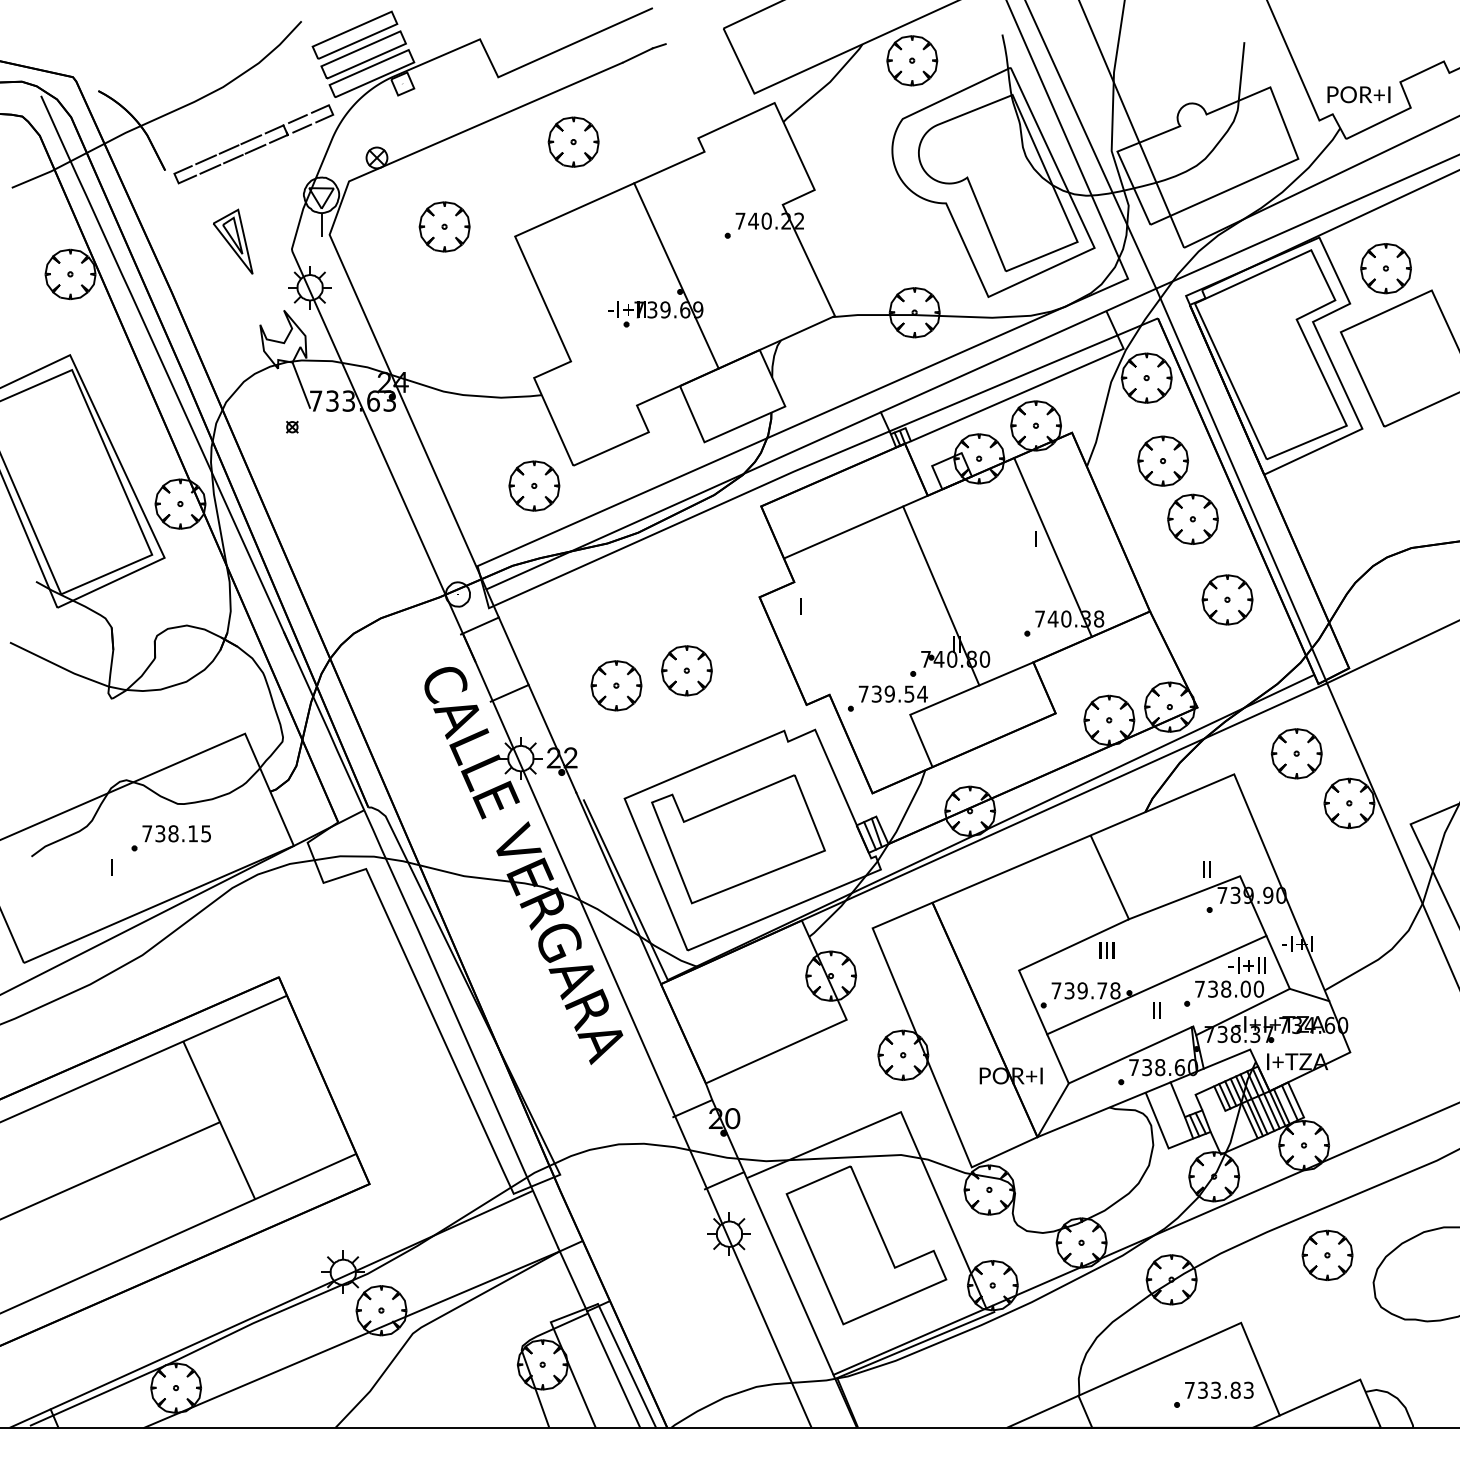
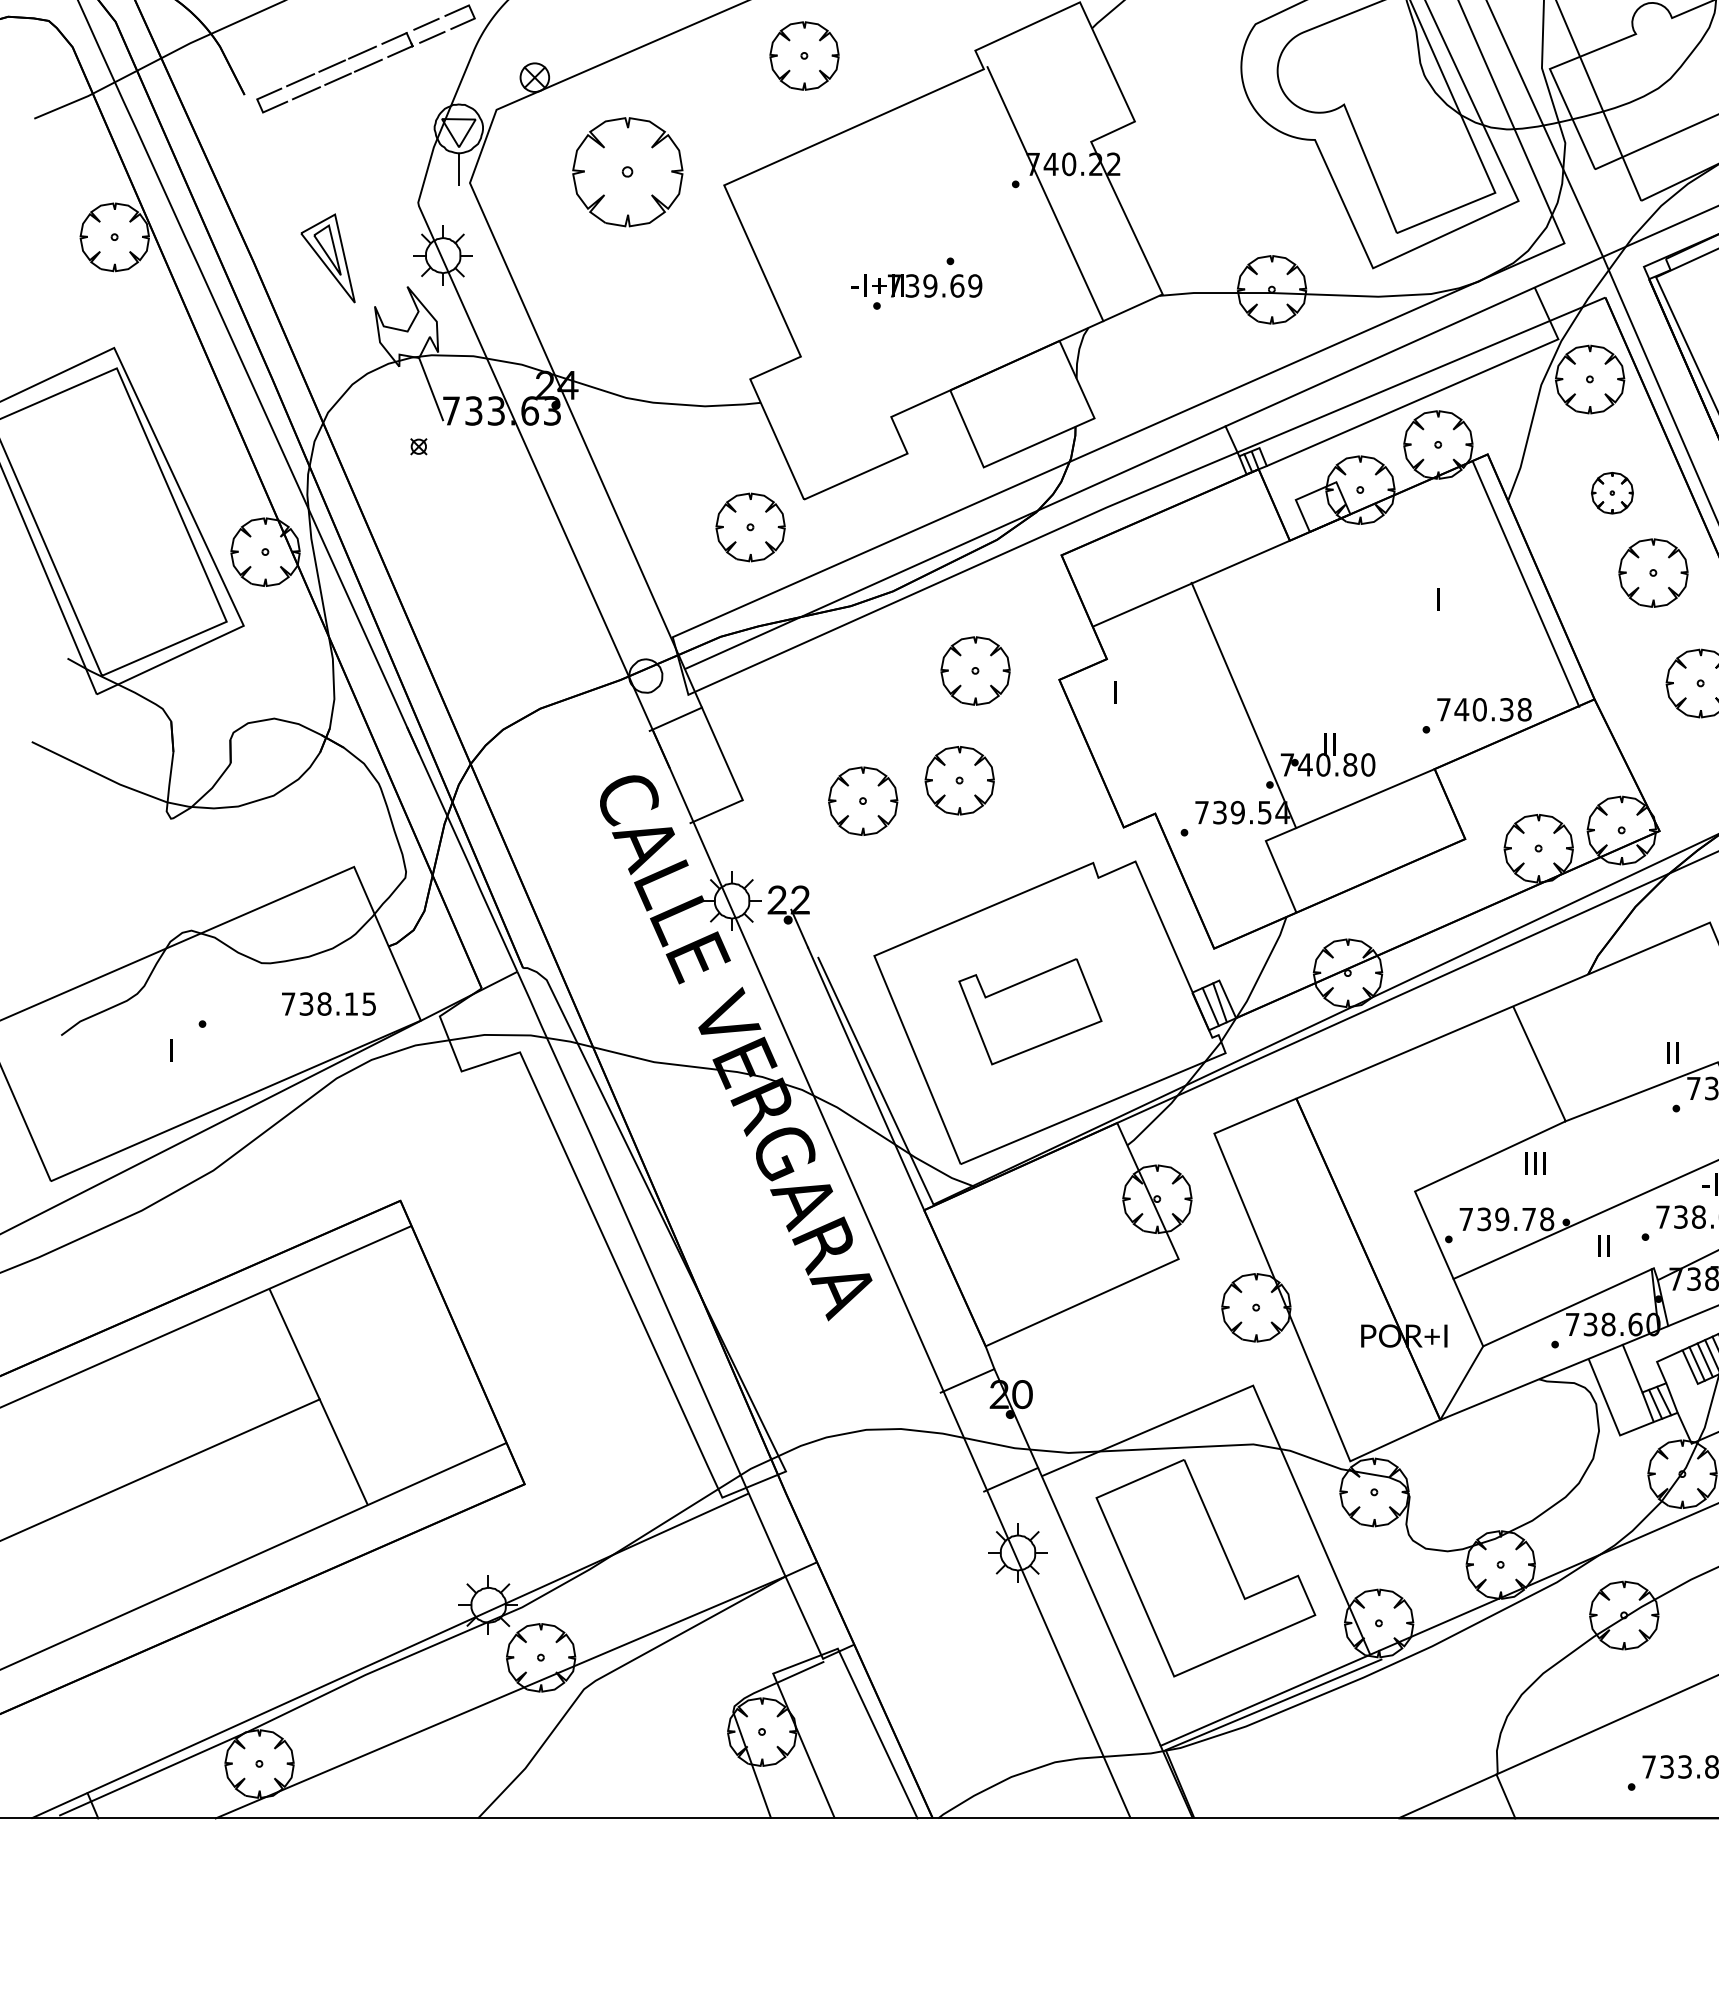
part: (444, 226) -> (627, 171), size x1.6
part: (233, 241) -> (328, 257), moved
line: (676, 275) -> (1045, 193), moved
part: (1162, 460) -> (1611, 492), size x0.6
line: (1052, 547) -> (1525, 584), moved
part: (698, 590) -> (975, 670), added
line: (941, 595) -> (1244, 704), moved
line: (546, 725) -> (767, 855), removed
text: (176, 833) -> (328, 1003), moved
part: (738, 839) -> (1030, 1011), size x0.6
line: (613, 1369) -> (859, 1738), removed

